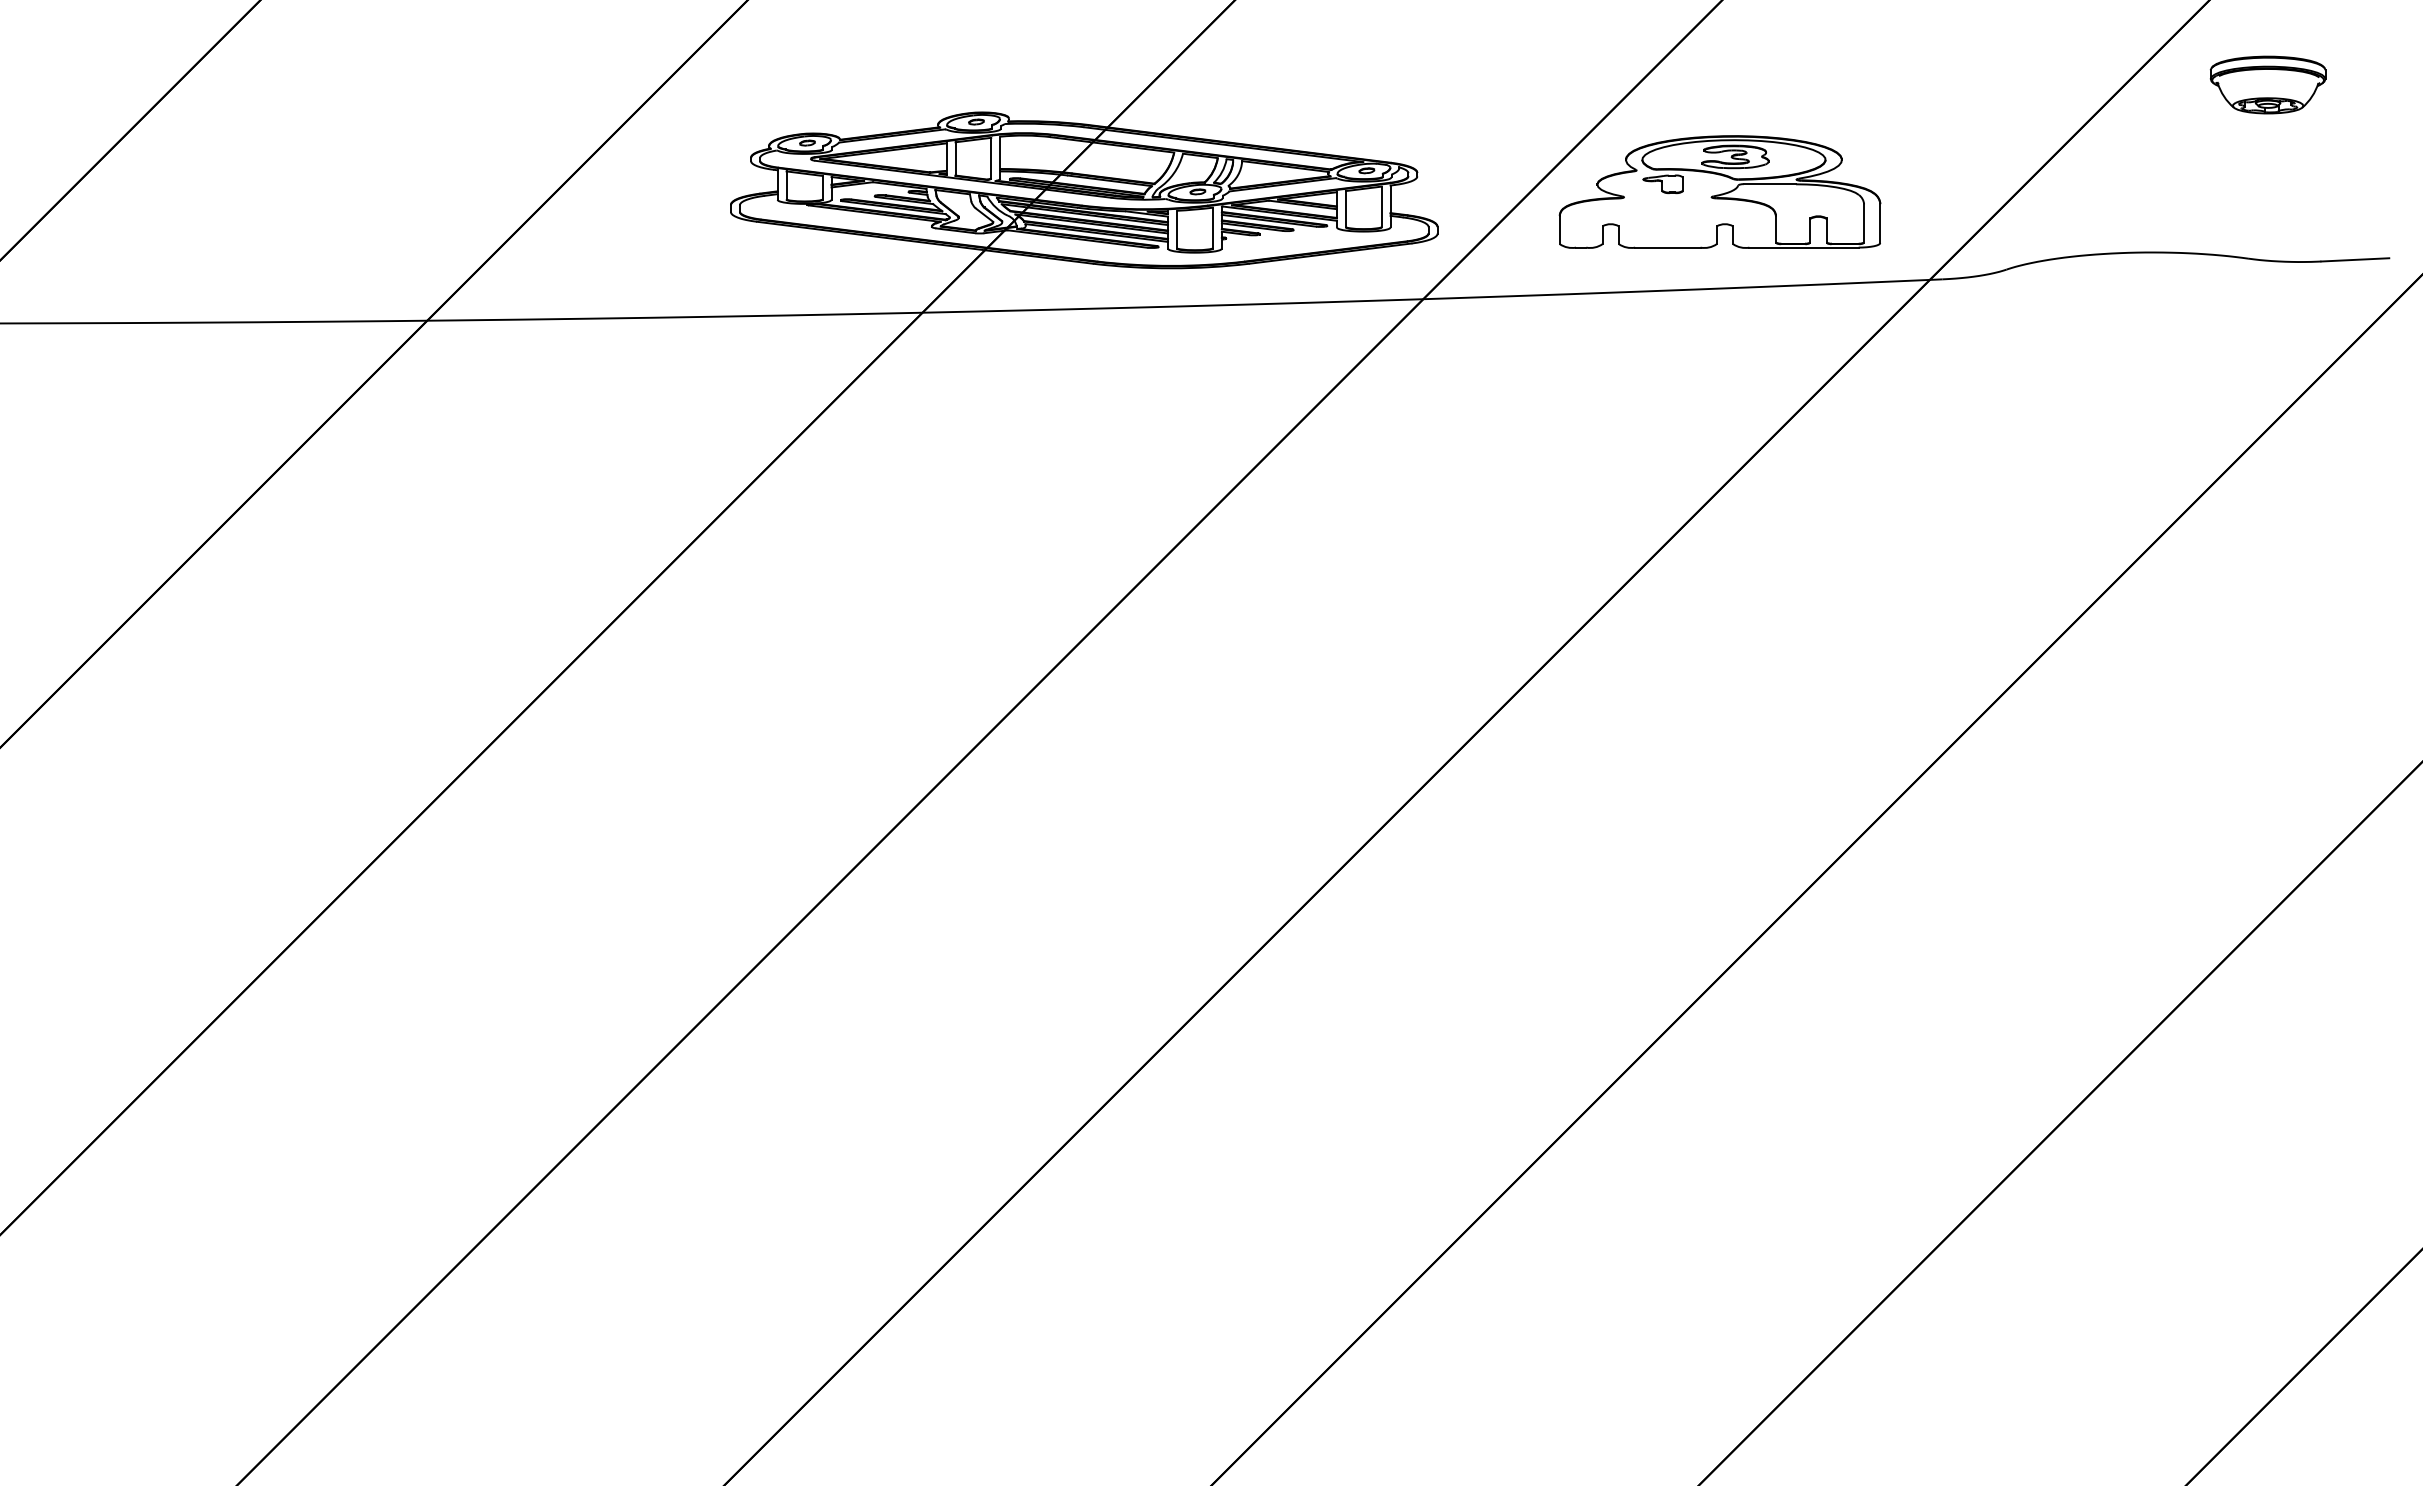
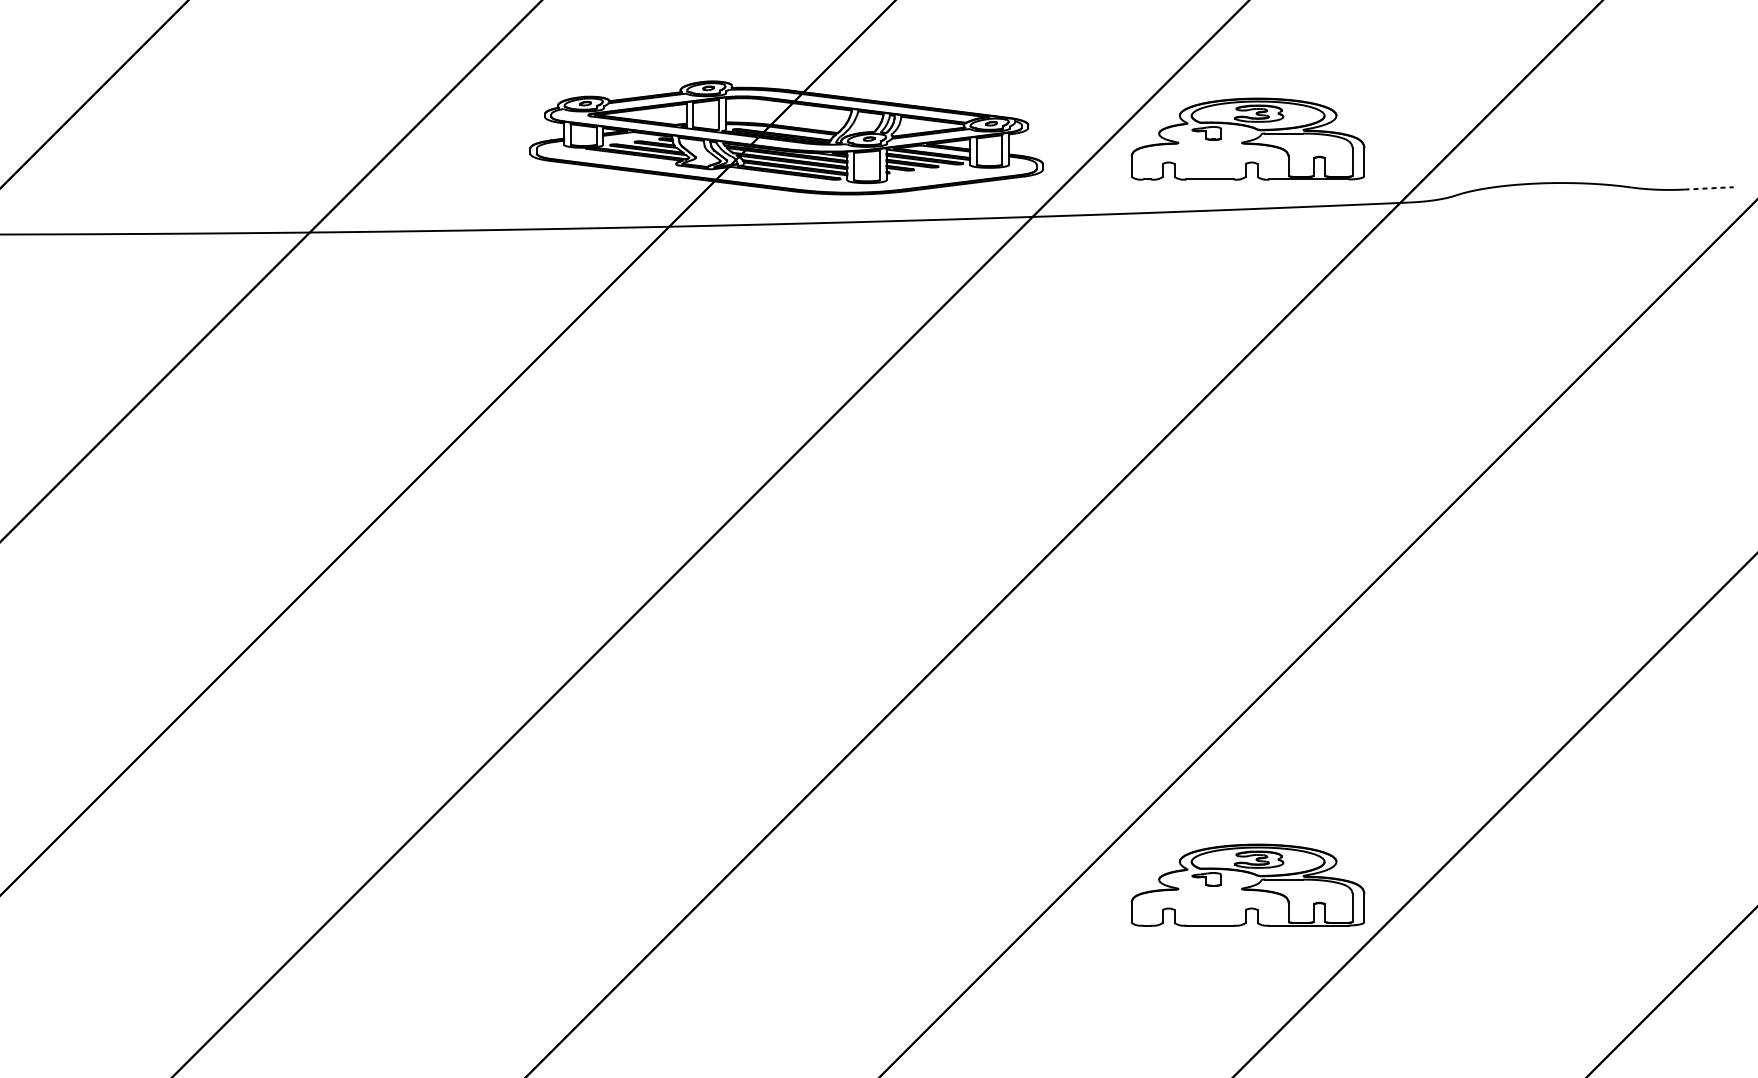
part: (2267, 84) -> (1645, 61), removed
line: (2355, 259) -> (1709, 188), solid -> dashed
part: (1719, 1219) -> (1247, 884), added

